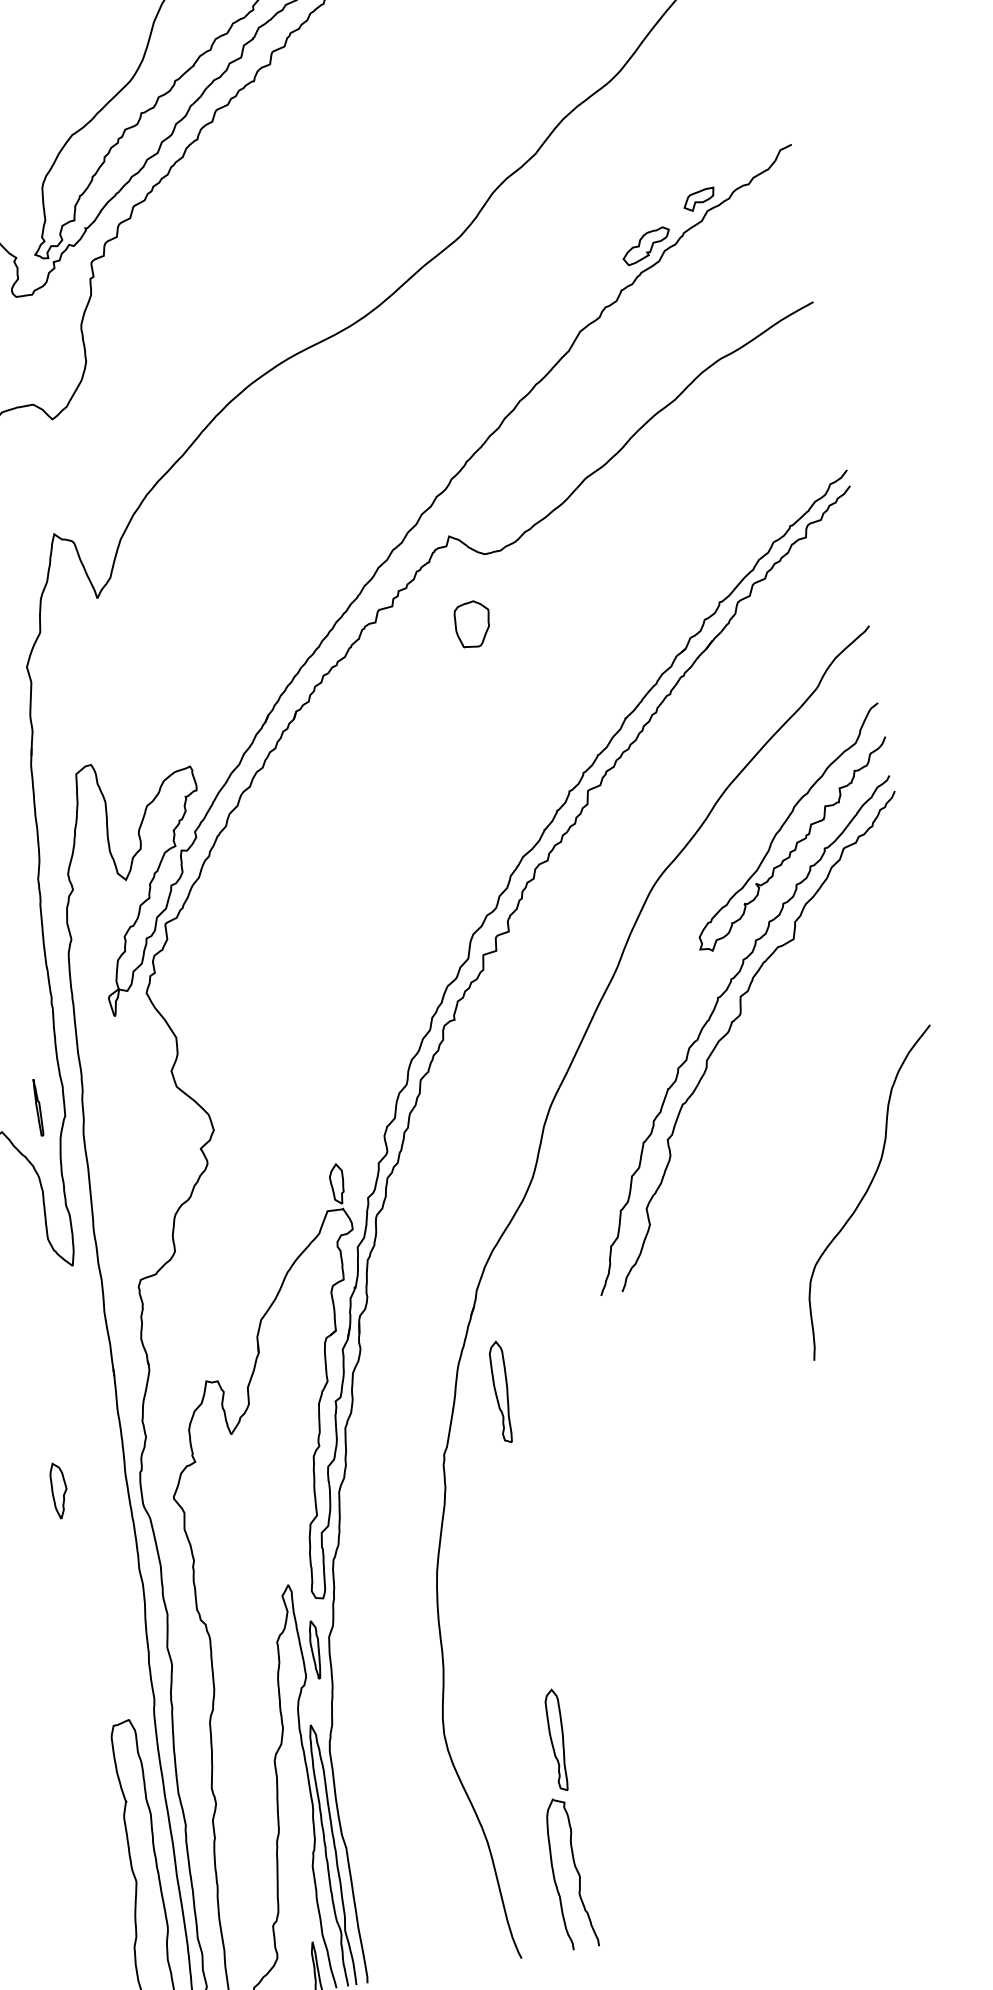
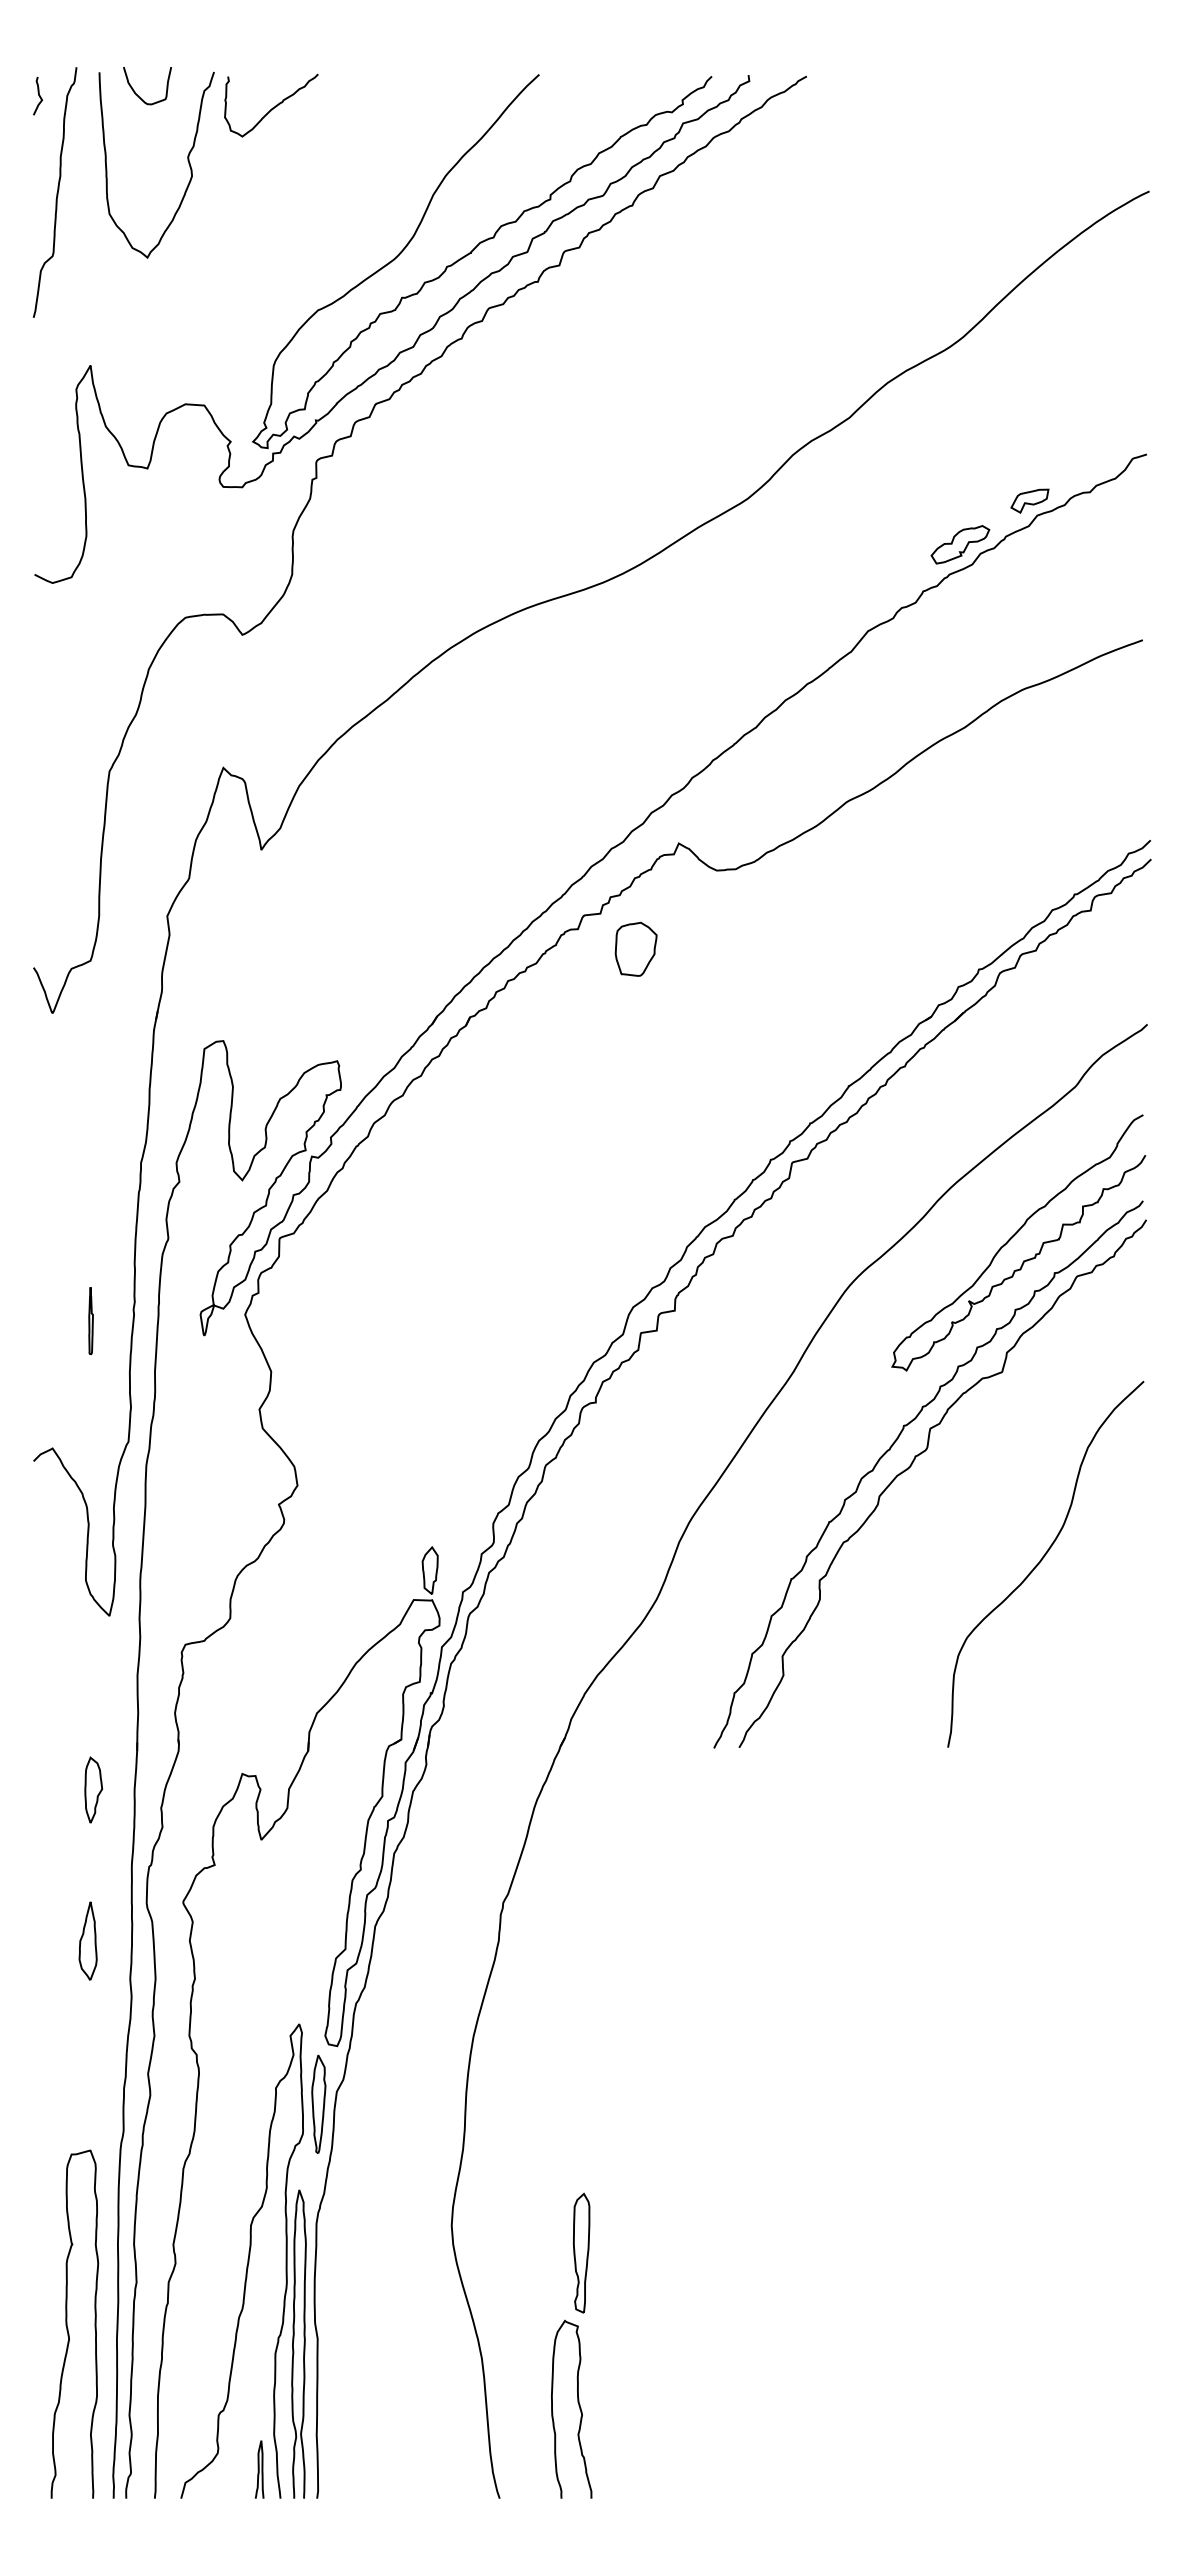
part: (472, 623) -> (635, 948), moved
part: (37, 1108) -> (90, 1321), moved
curve: (868, 1189) -> (1042, 1560), moved
part: (501, 1391) -> (581, 1840), removed
part: (59, 1490) -> (93, 1789), moved
part: (98, 1542) -> (87, 1940), added
part: (315, 1649) -> (318, 2103), size x1.43

